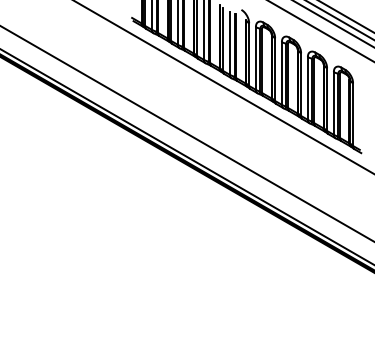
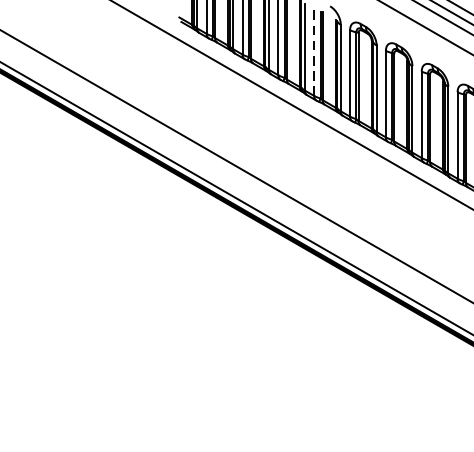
line: (229, 43) -> (313, 52), solid -> dashed

